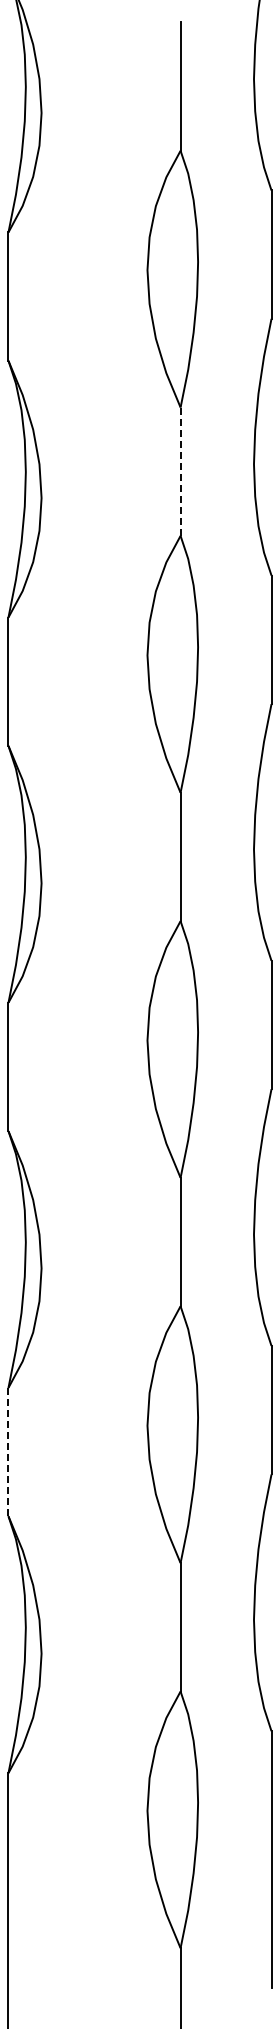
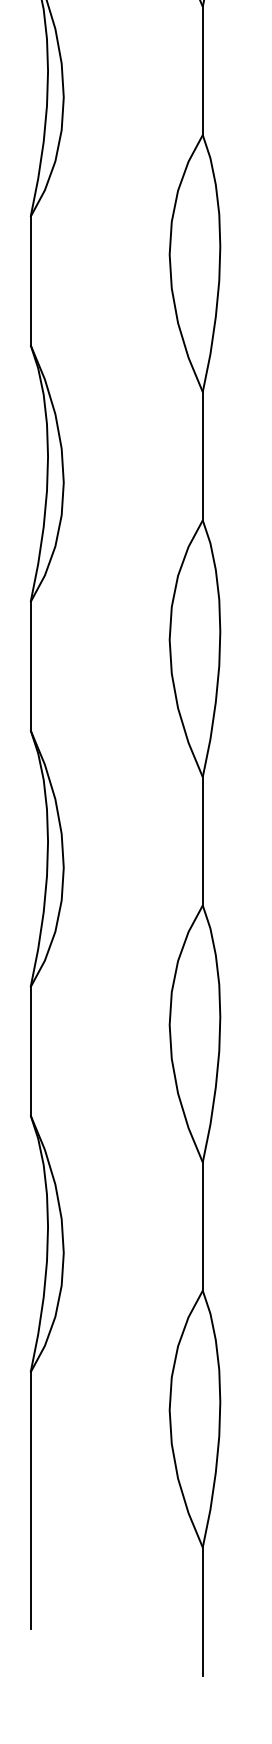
line: (180, 472) -> (202, 71), dashed -> solid
line: (8, 1452) -> (30, 1051), dashed -> solid

